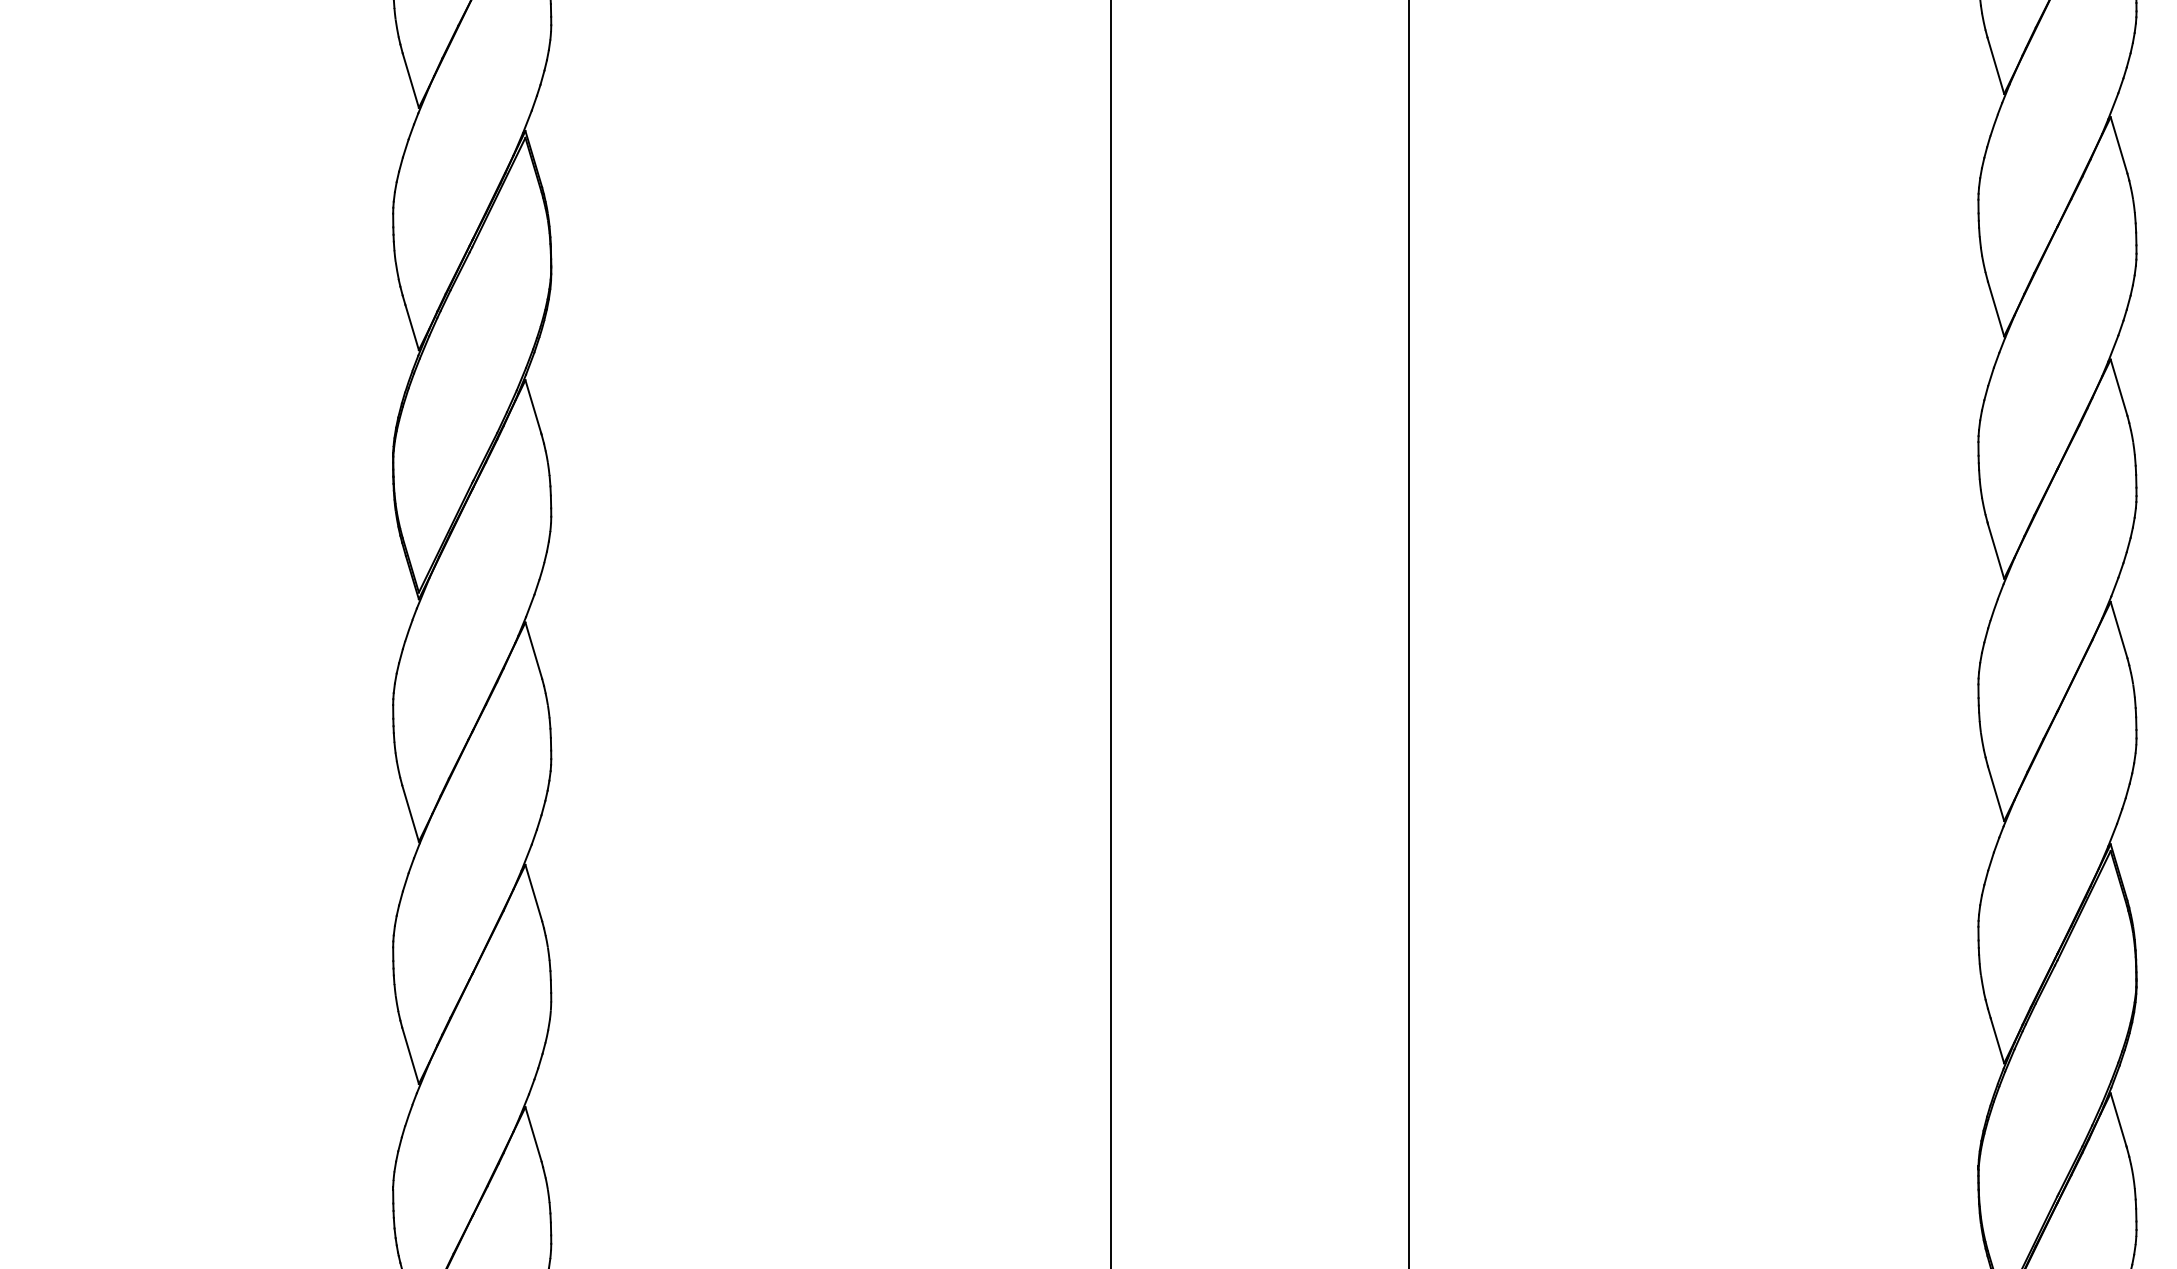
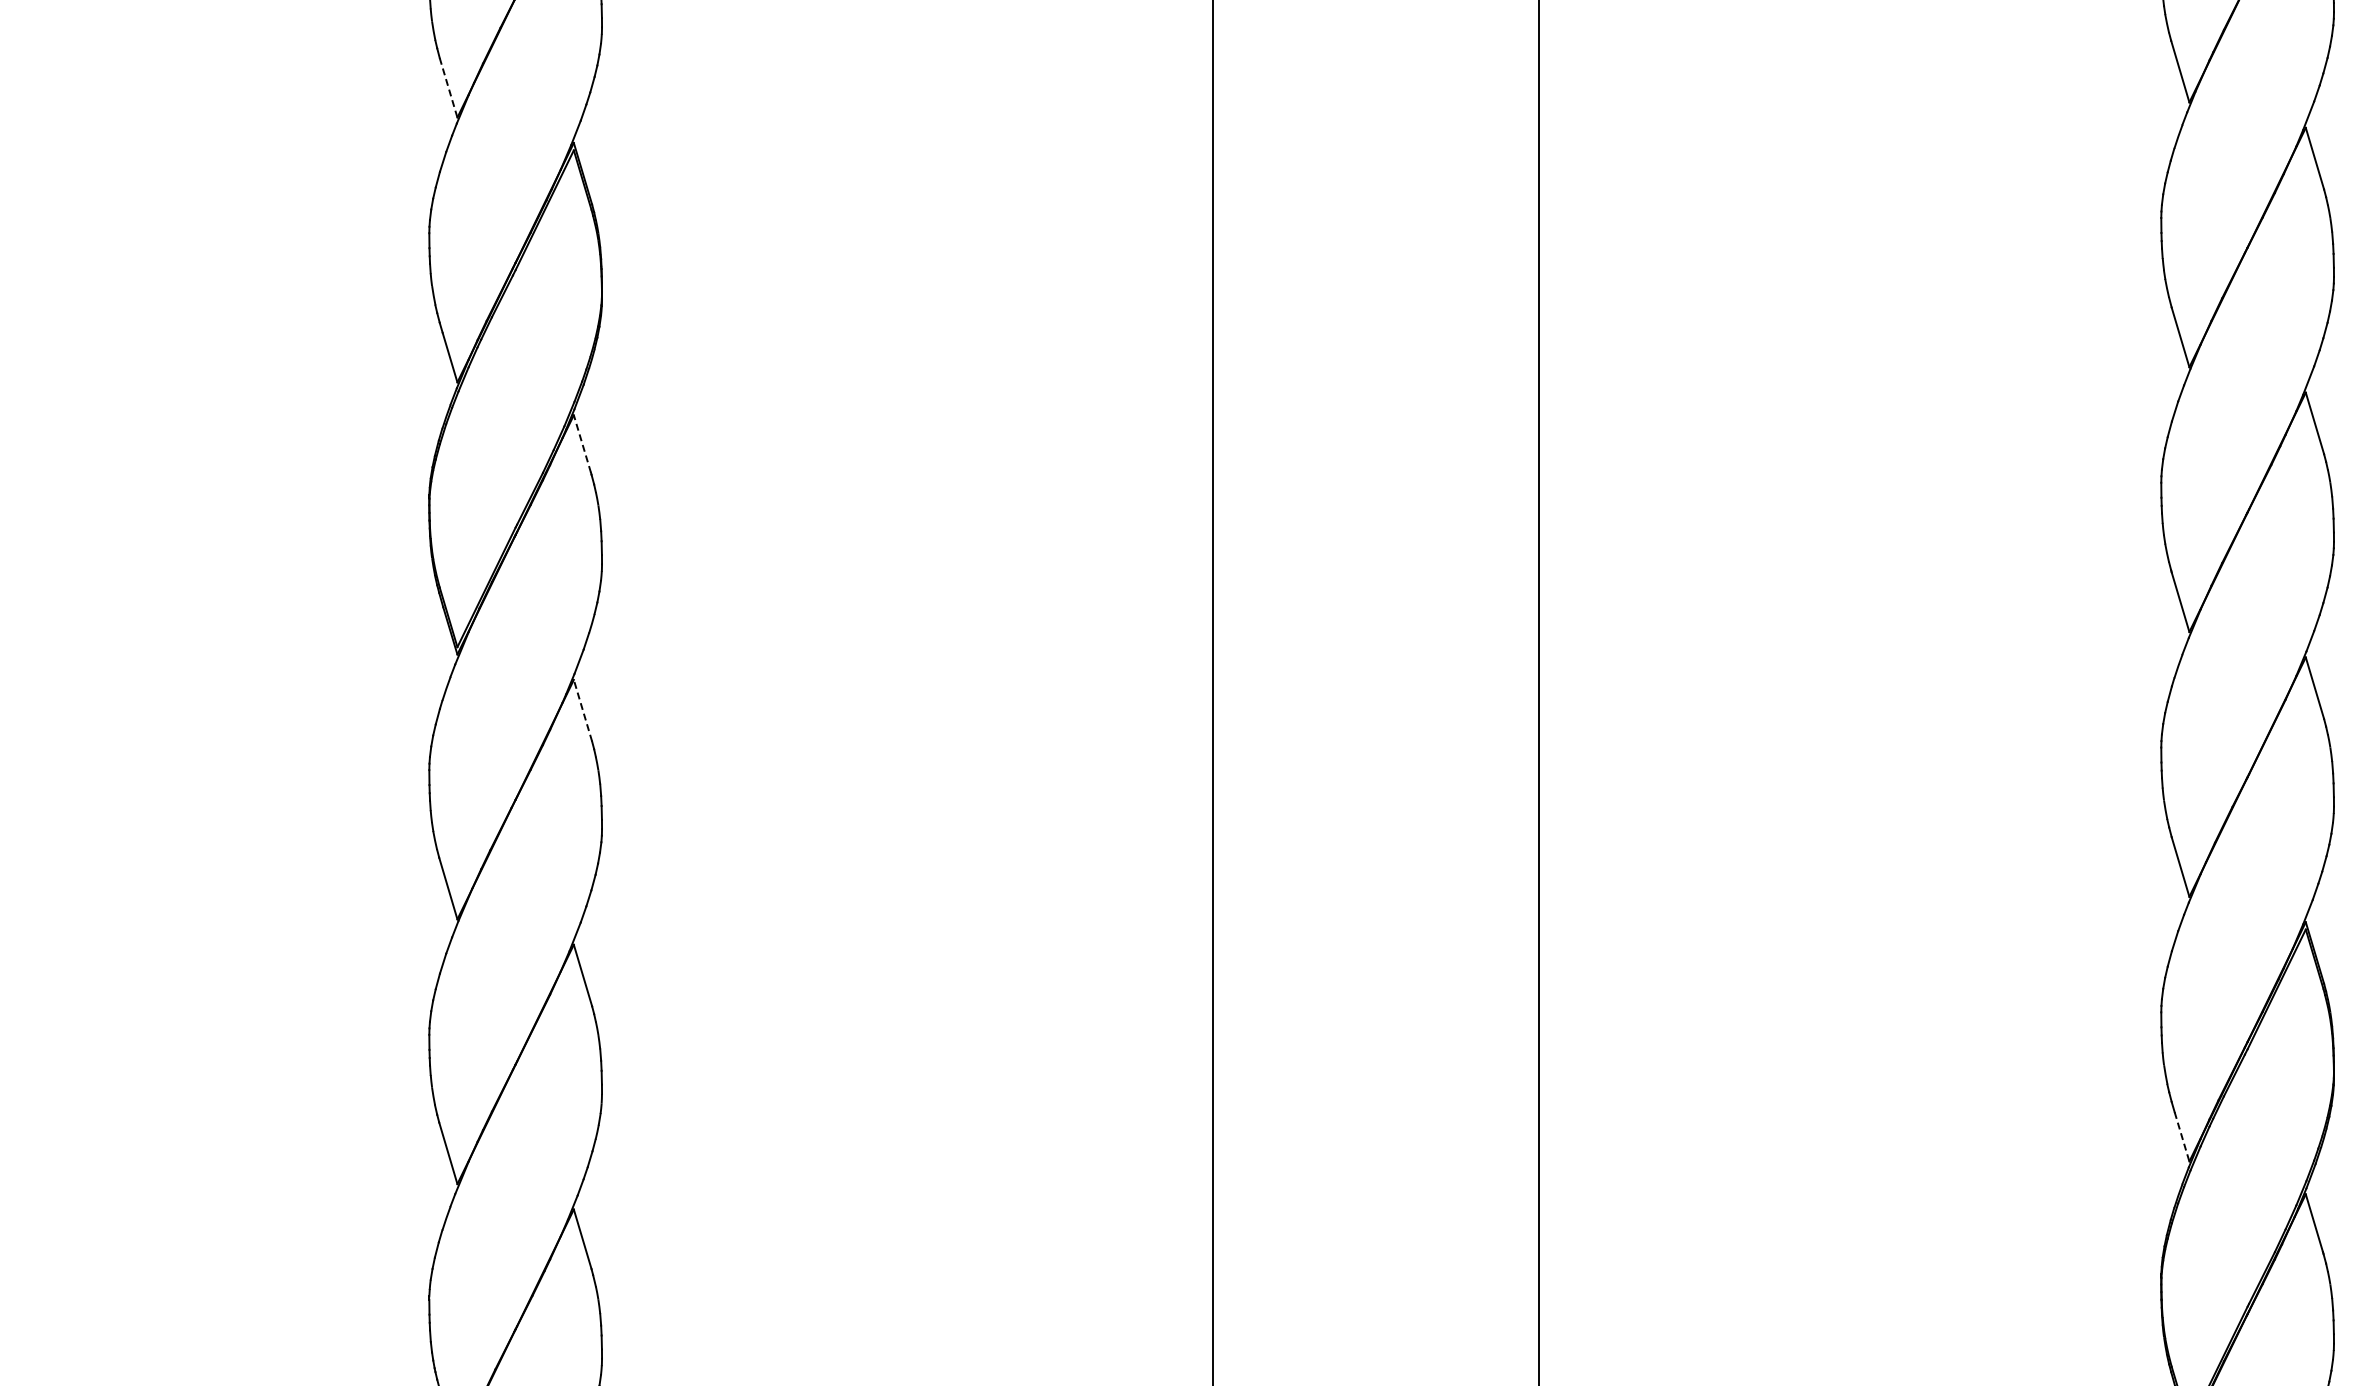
line: (410, 81) -> (448, 88), solid -> dashed
line: (533, 406) -> (582, 443), solid -> dashed
line: (533, 650) -> (582, 710), solid -> dashed
line: (1997, 1040) -> (2182, 1136), solid -> dashed

